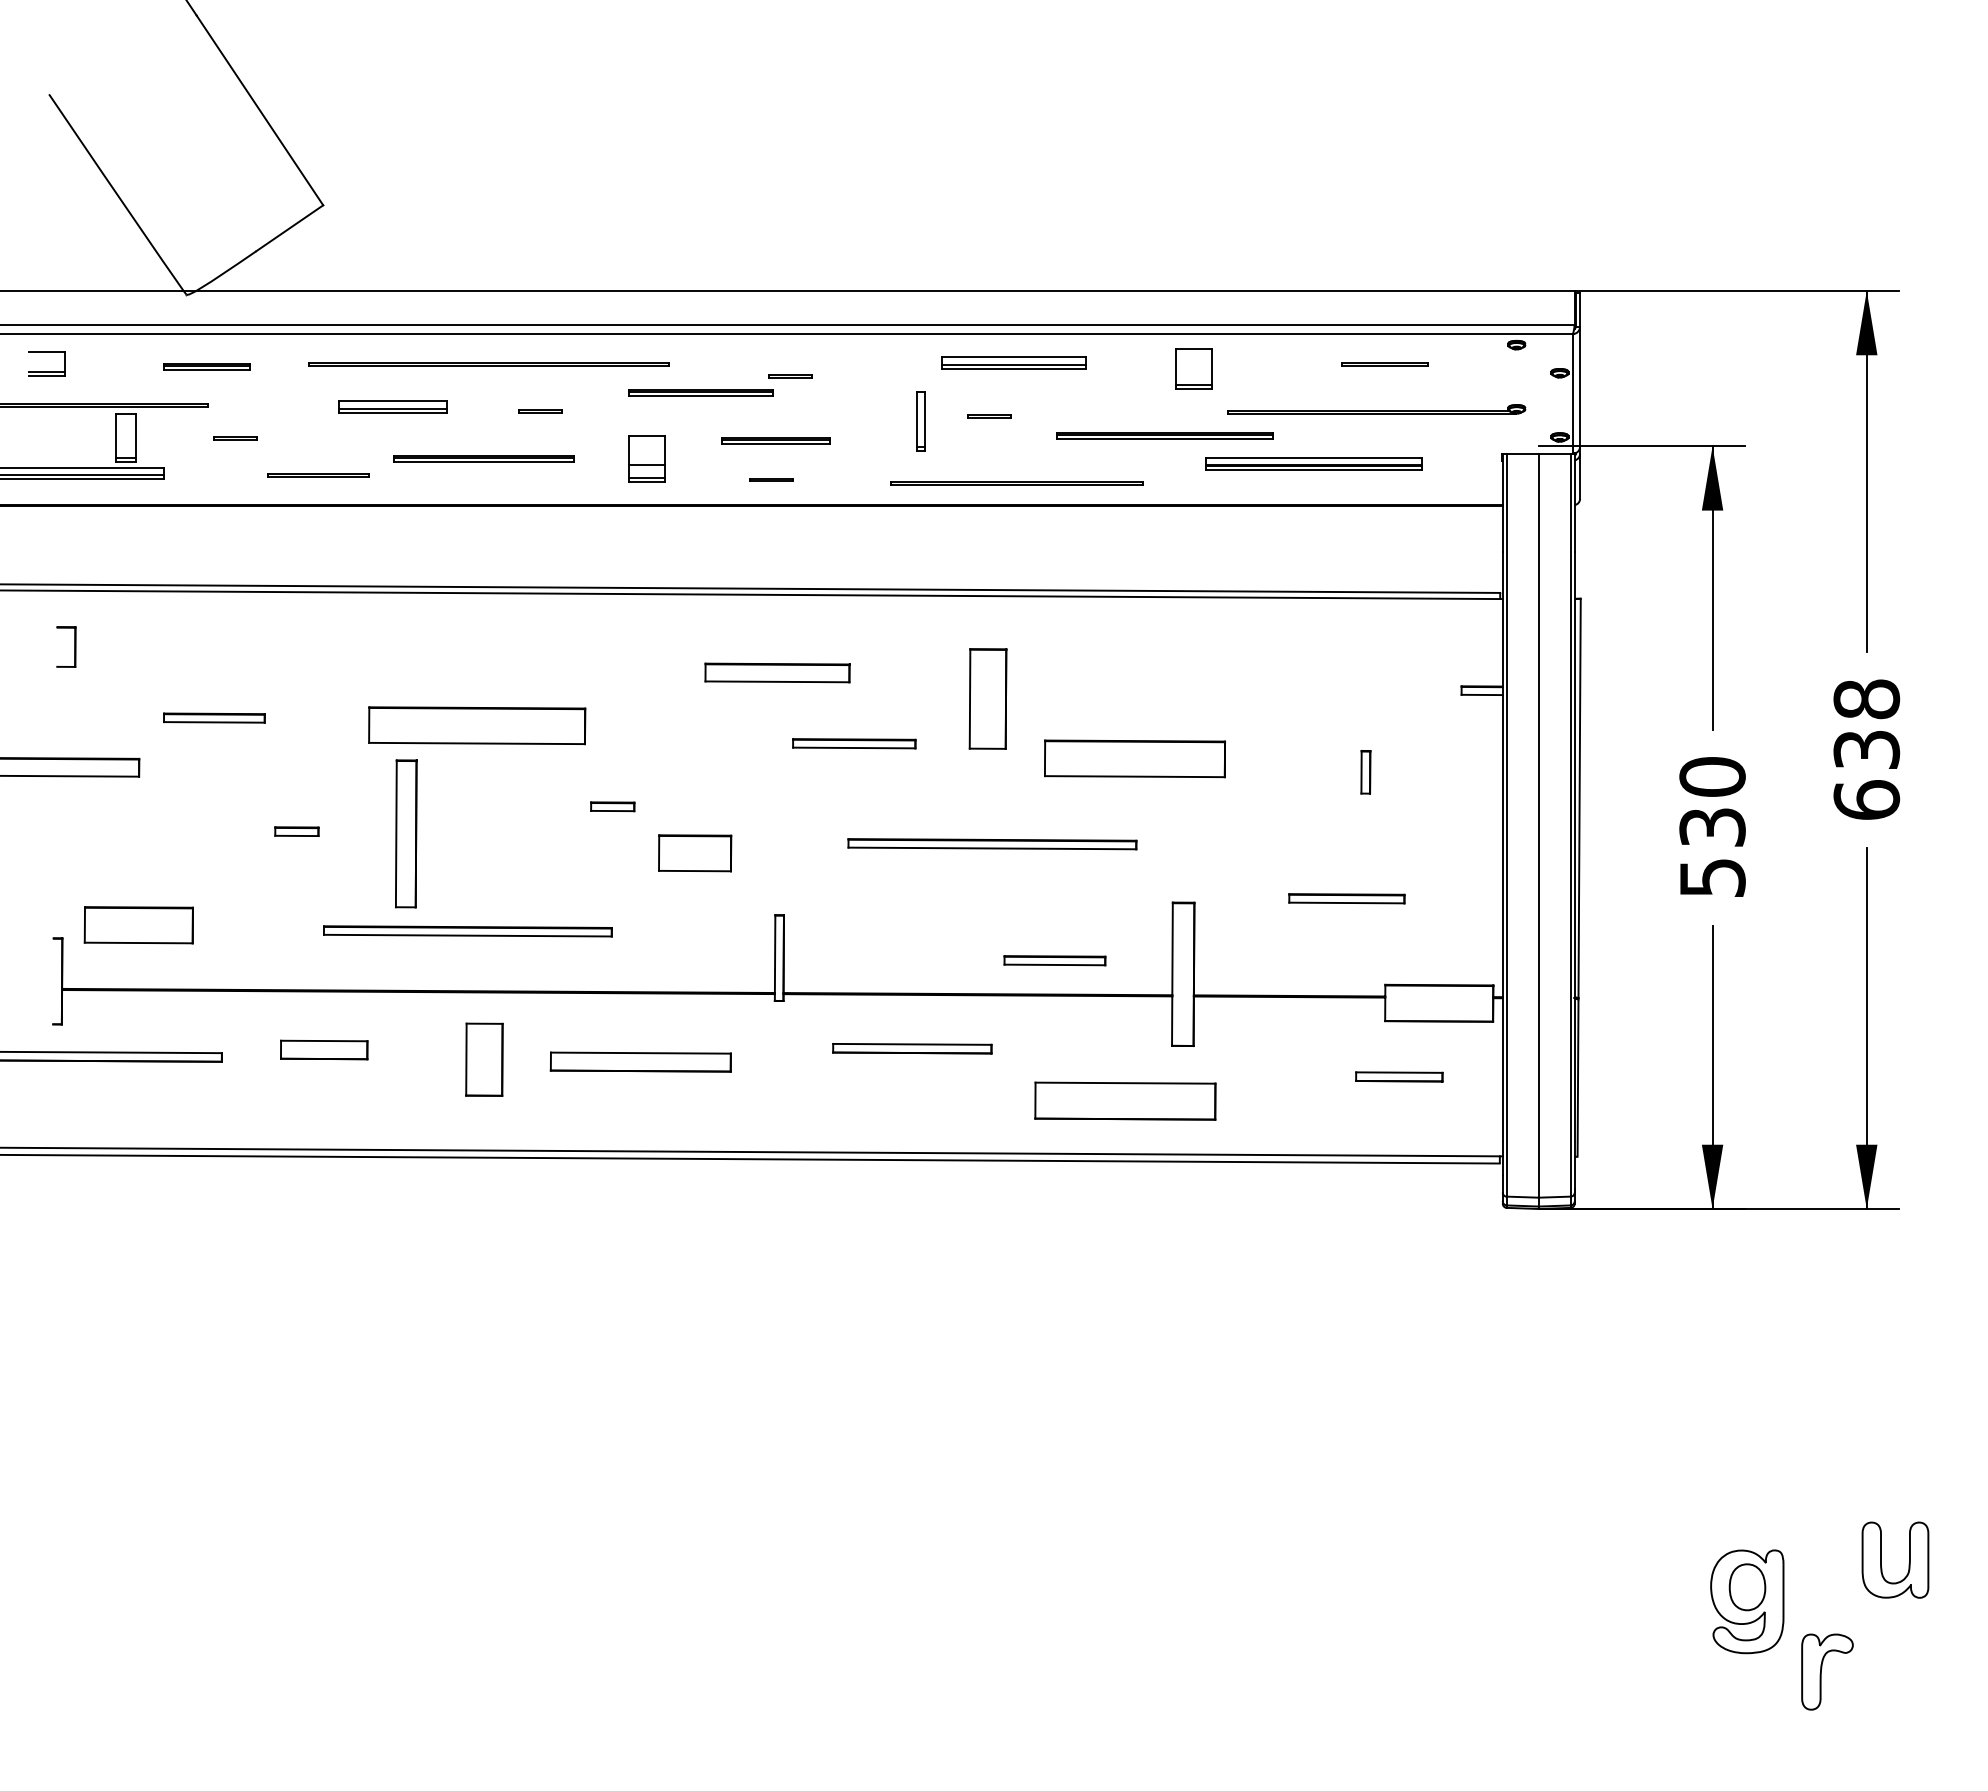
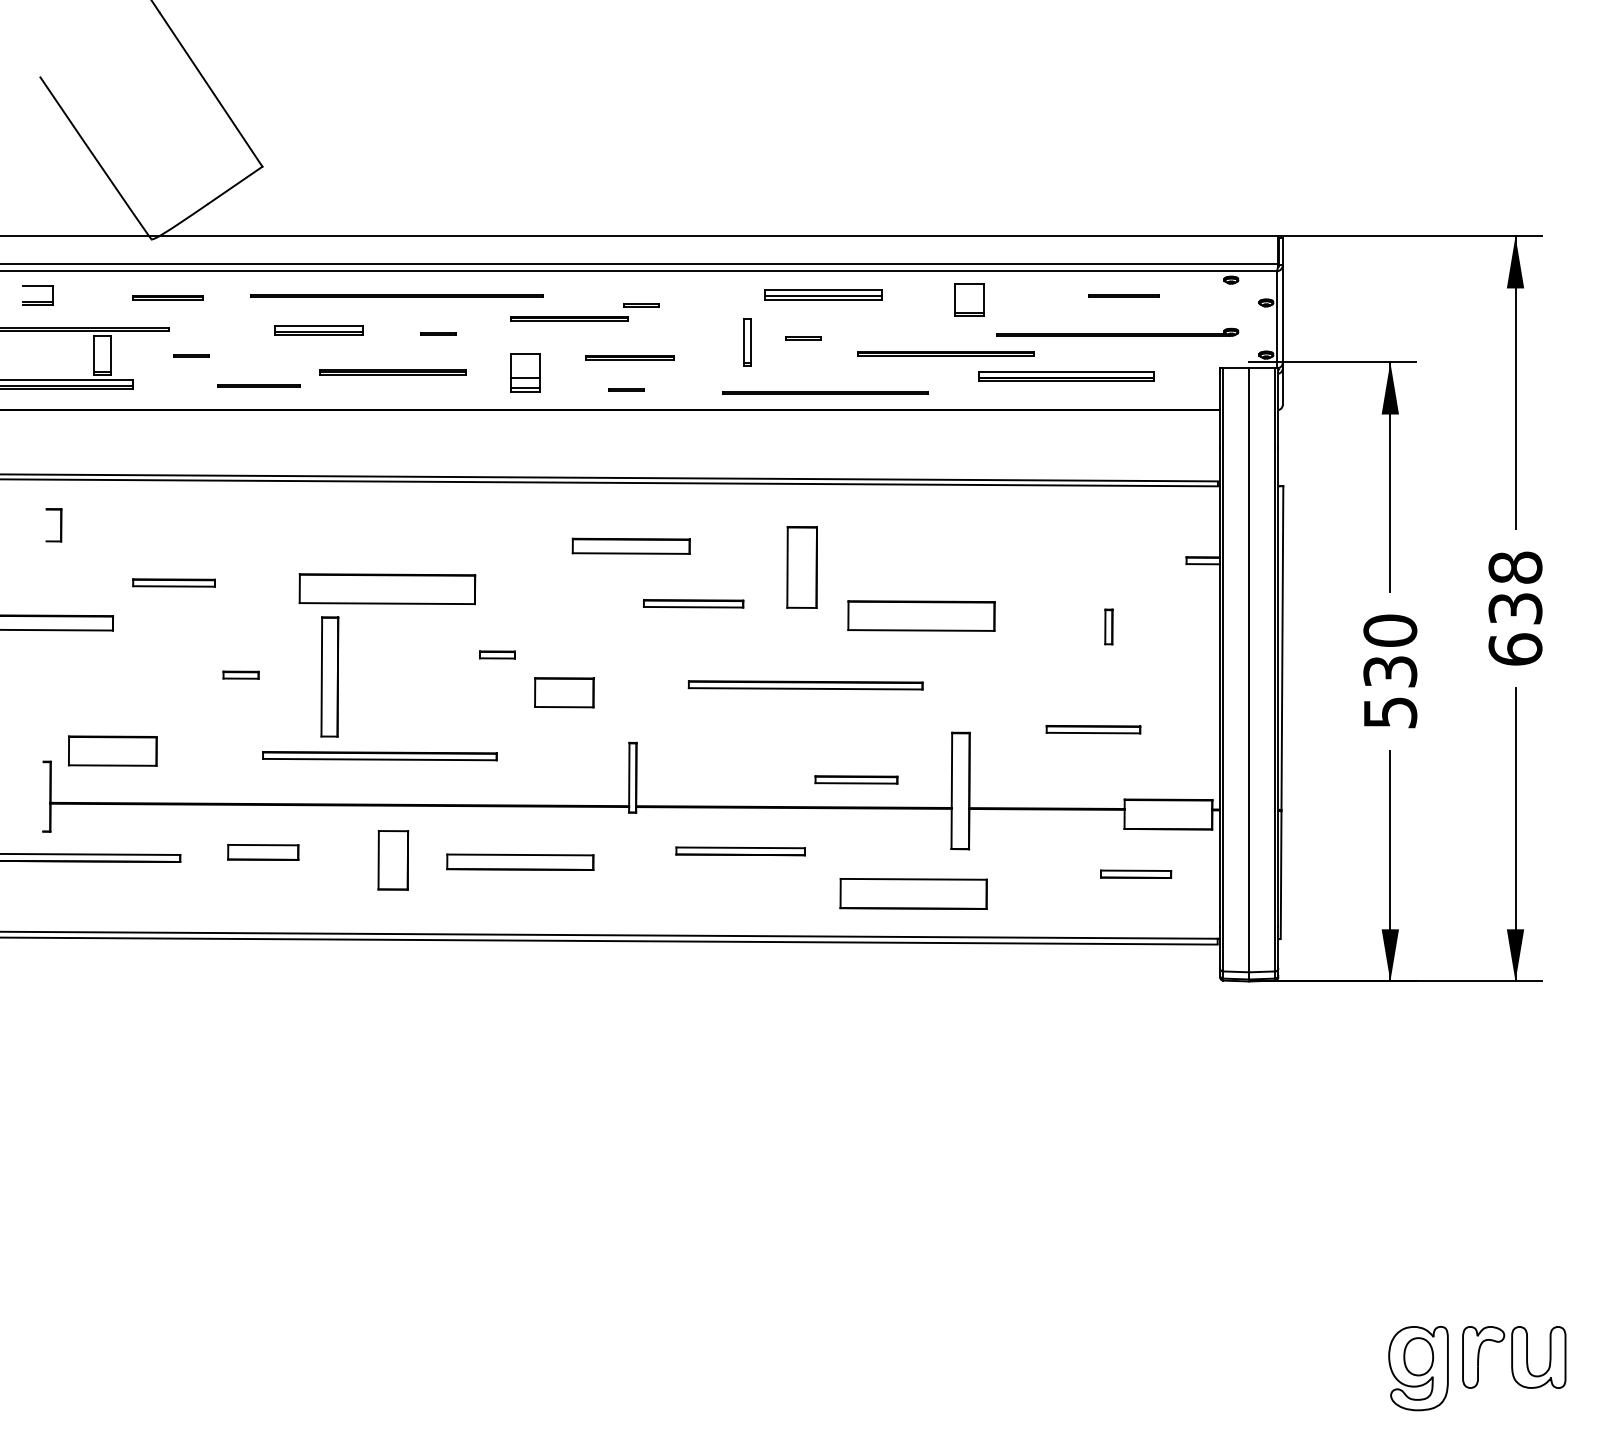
part: (1908, 1563) -> (1549, 1360), moved
part: (1747, 1601) -> (1418, 1368), moved

